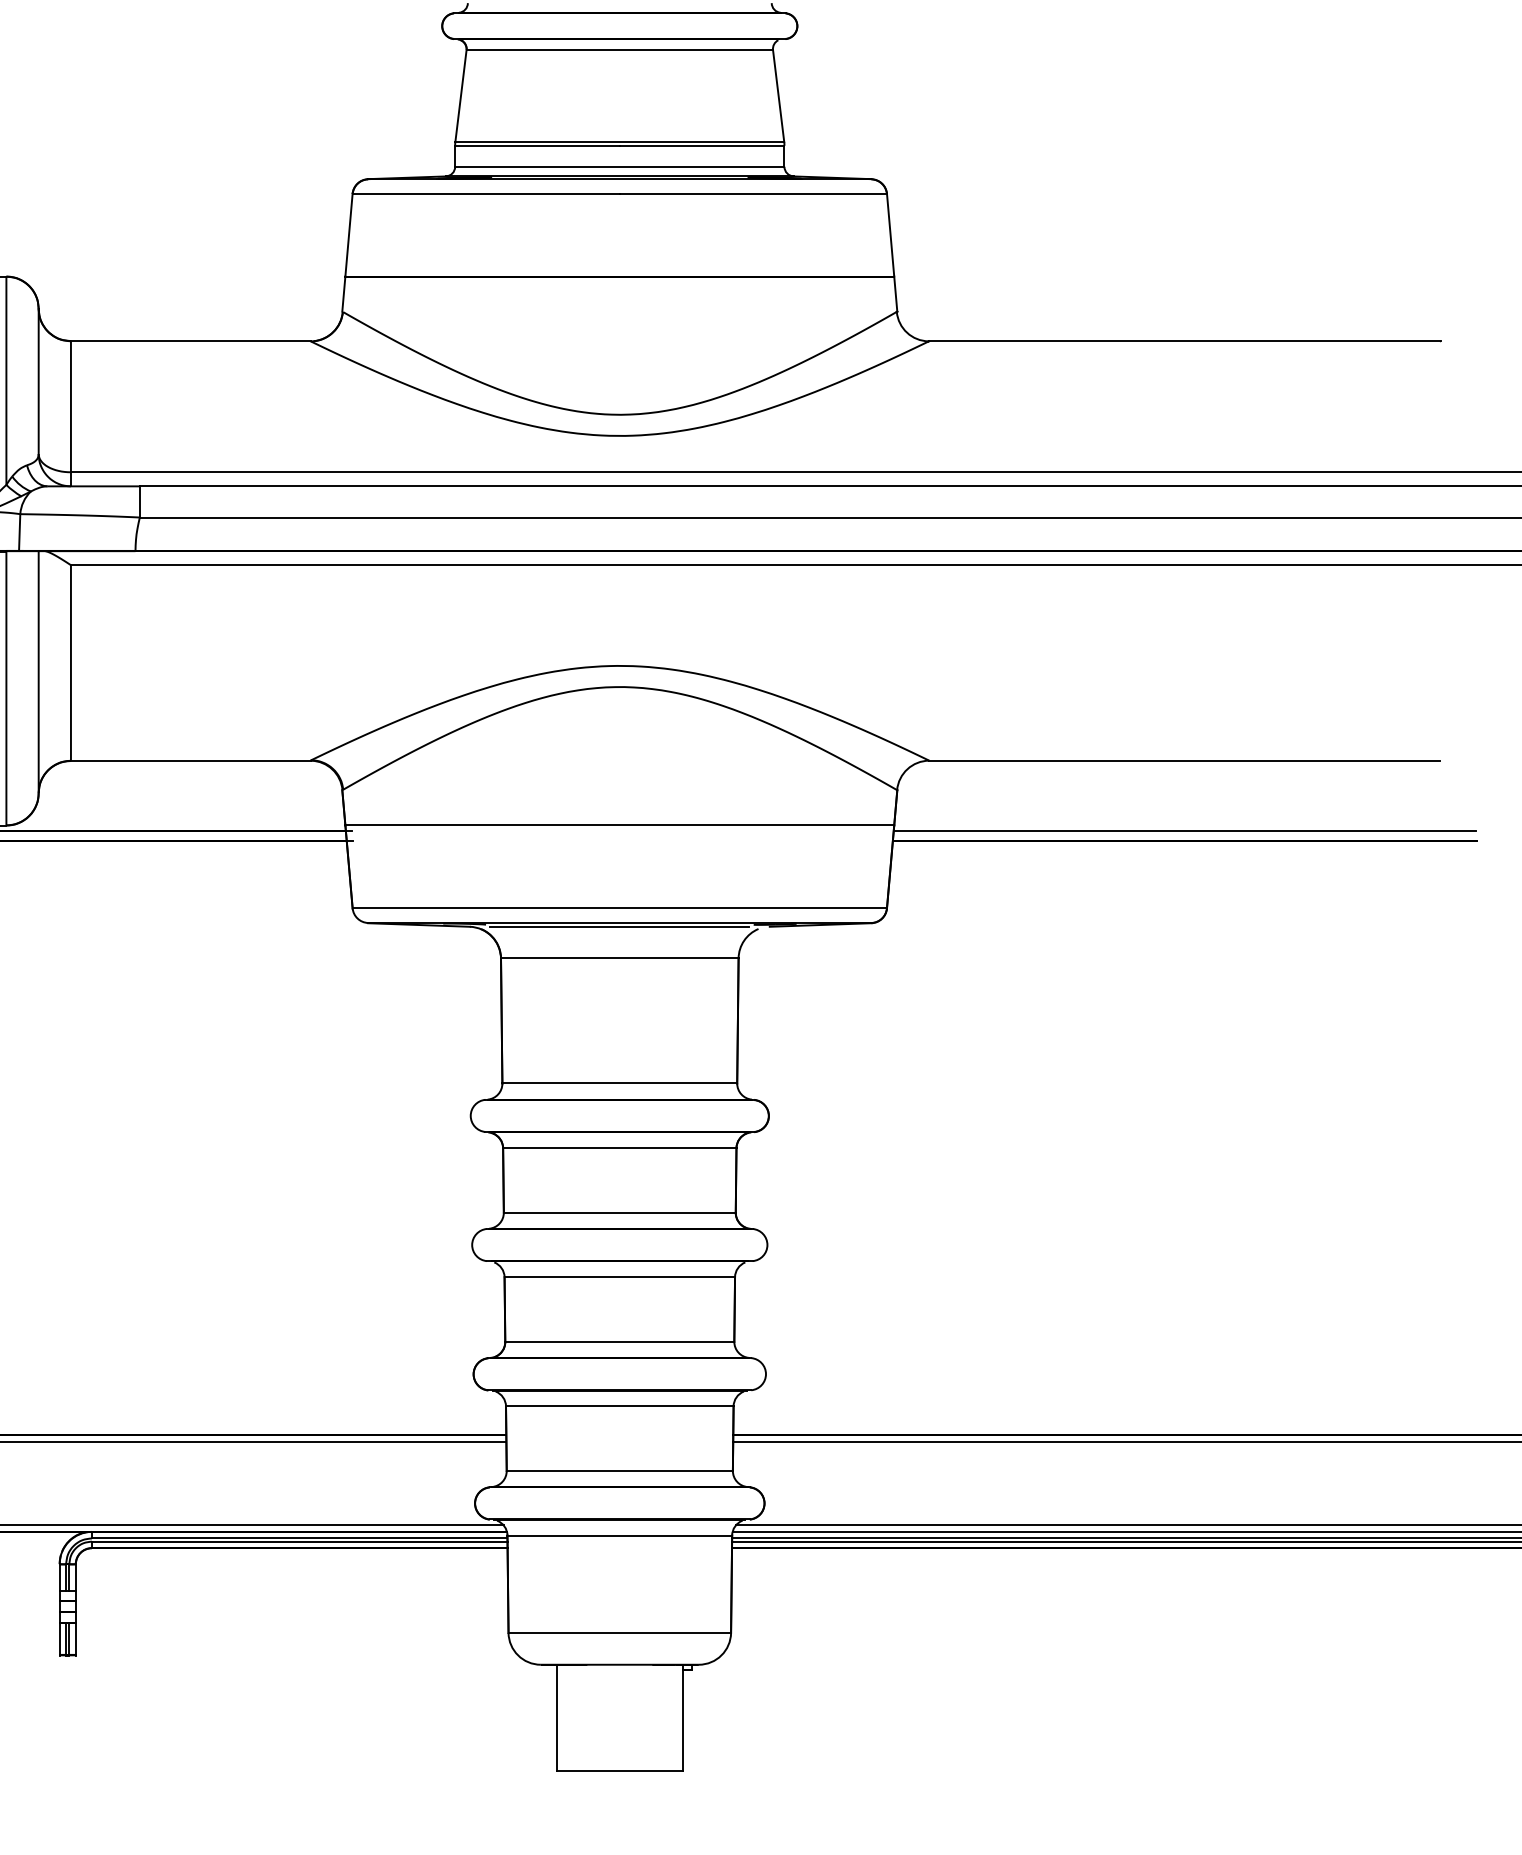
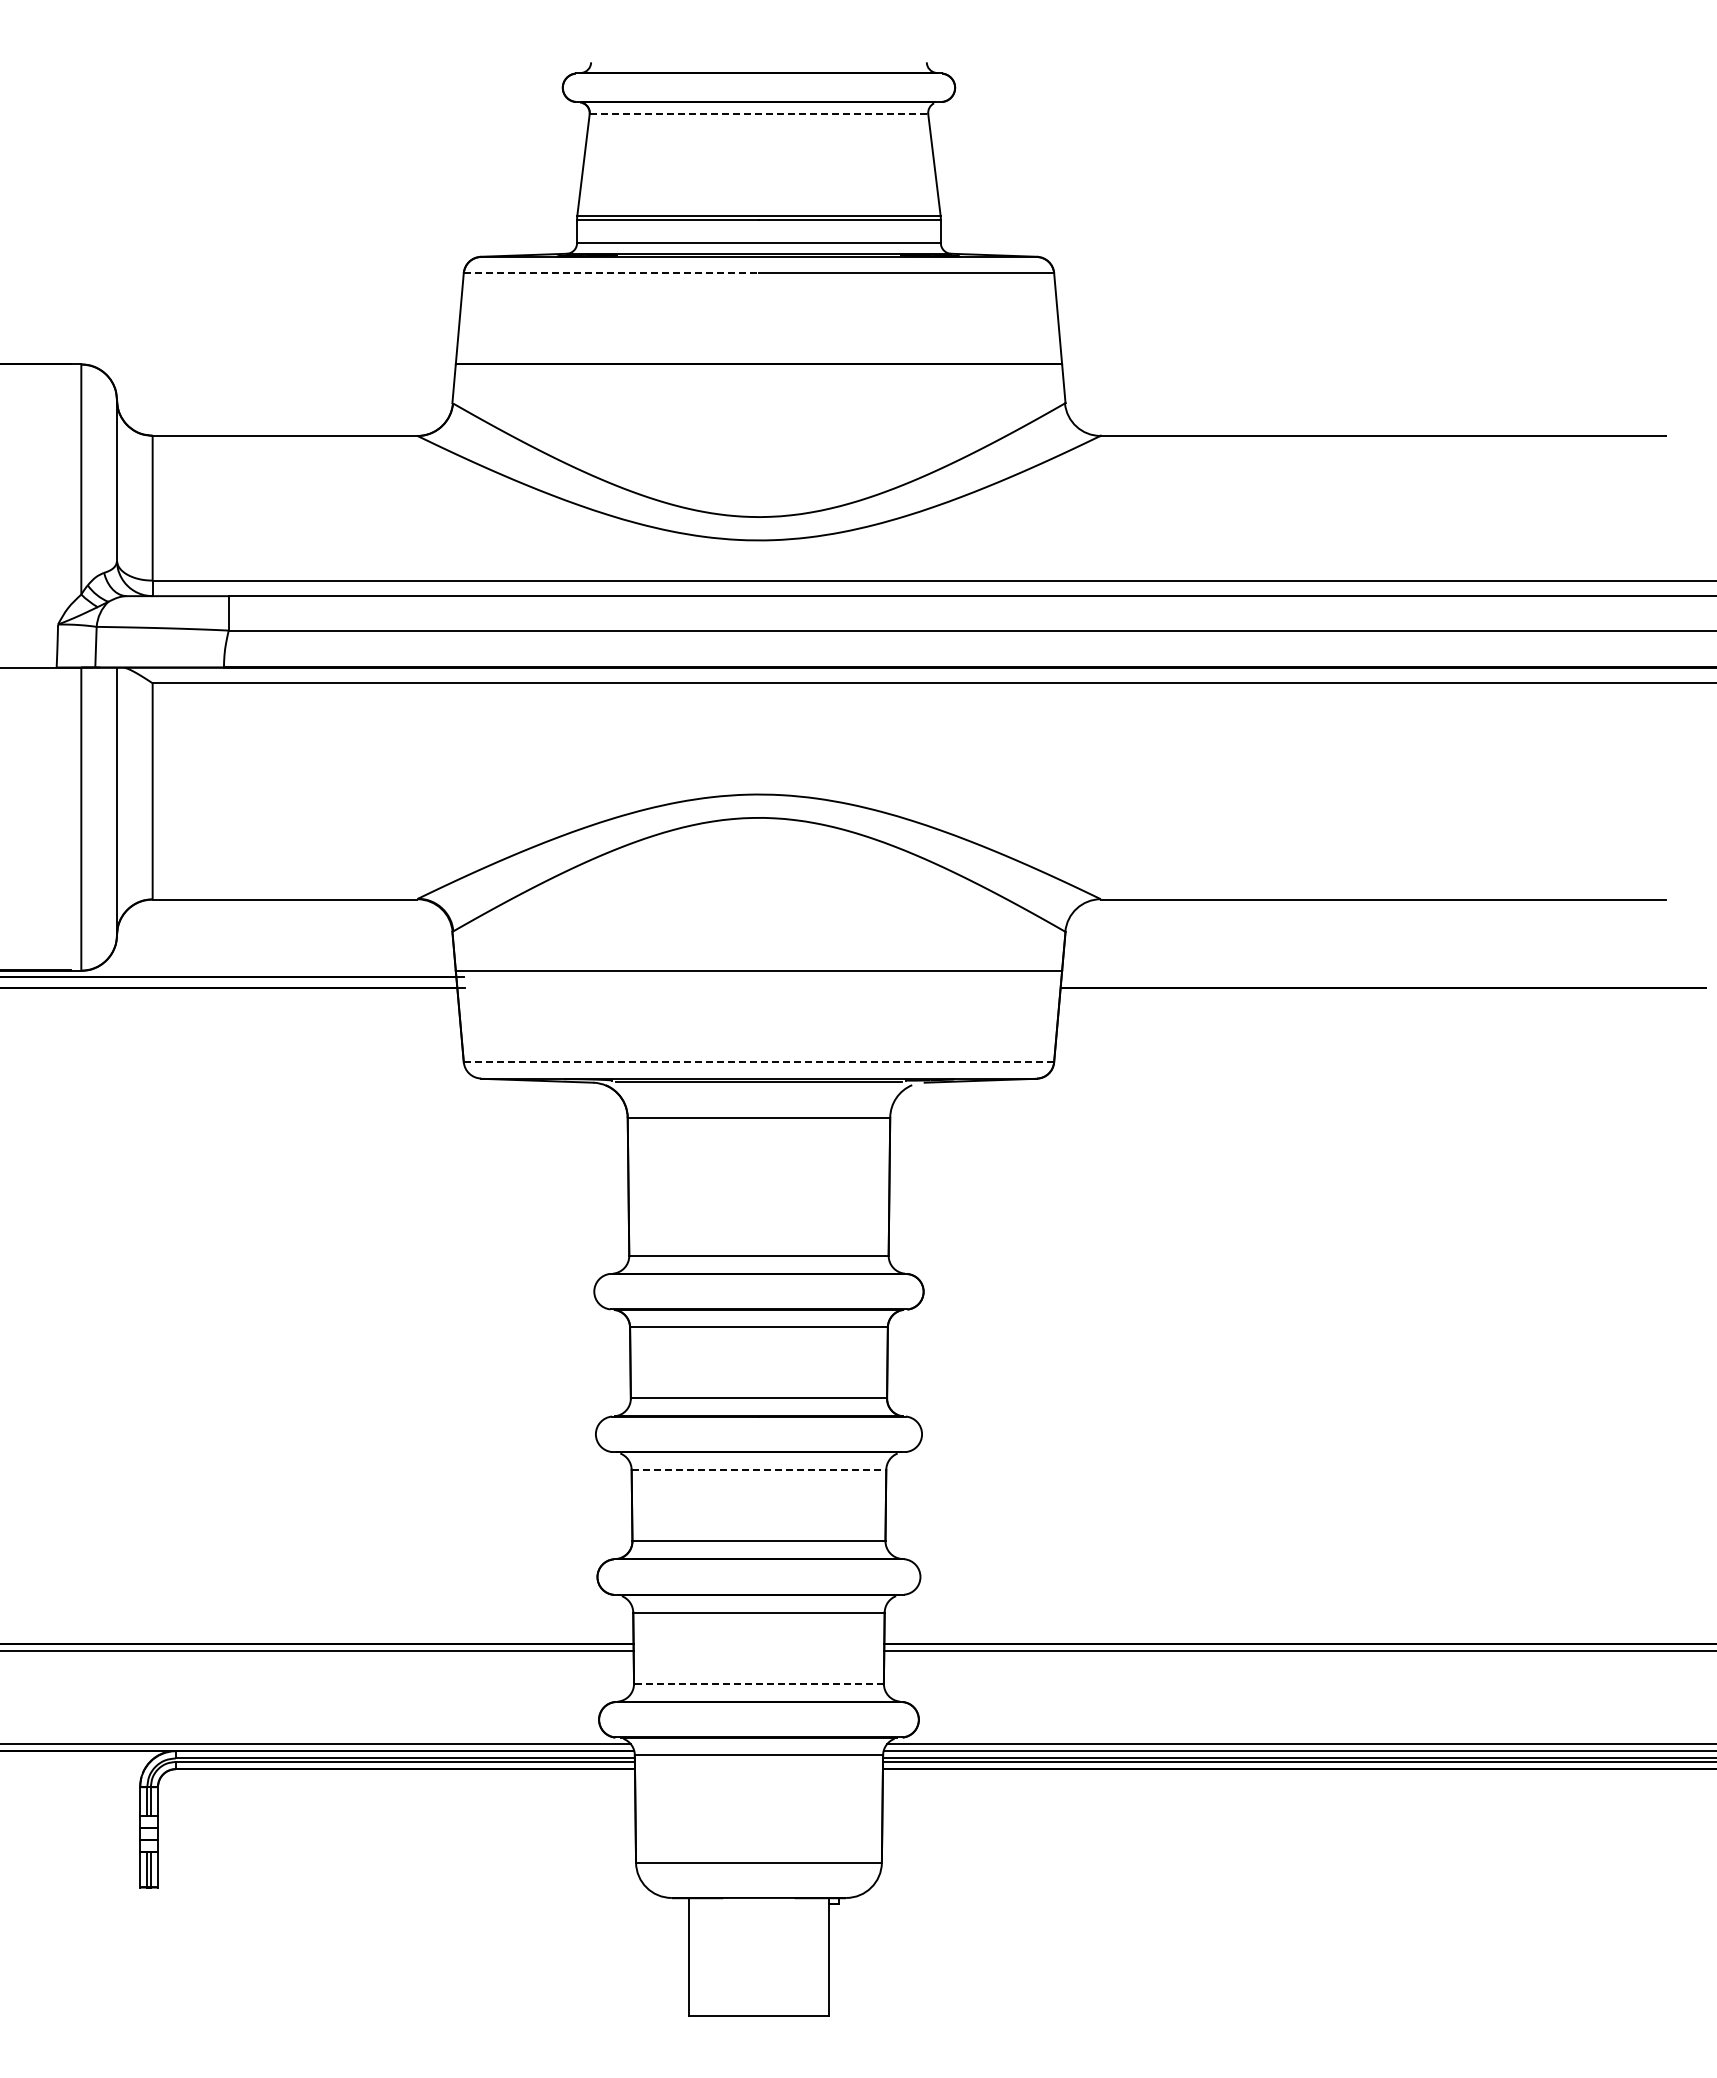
line: (620, 50) -> (759, 114), solid -> dashed
line: (486, 194) -> (611, 273), solid -> dashed
line: (1184, 831) -> (1382, 977), removed
line: (619, 908) -> (758, 1062), solid -> dashed
line: (620, 1276) -> (759, 1469), solid -> dashed
line: (619, 1470) -> (758, 1683), solid -> dashed

